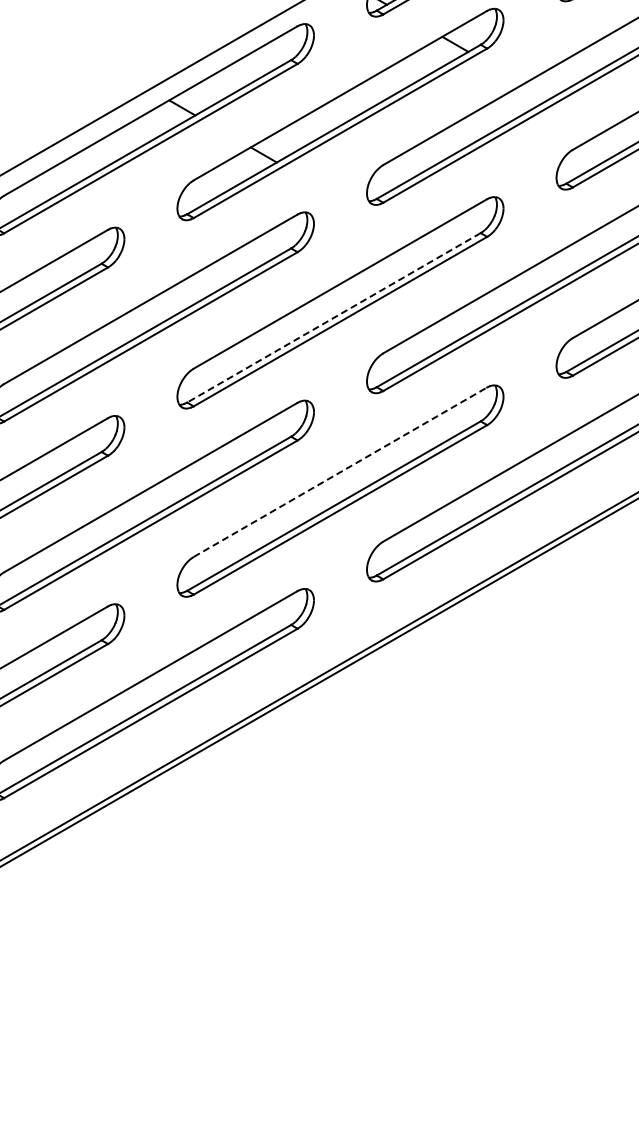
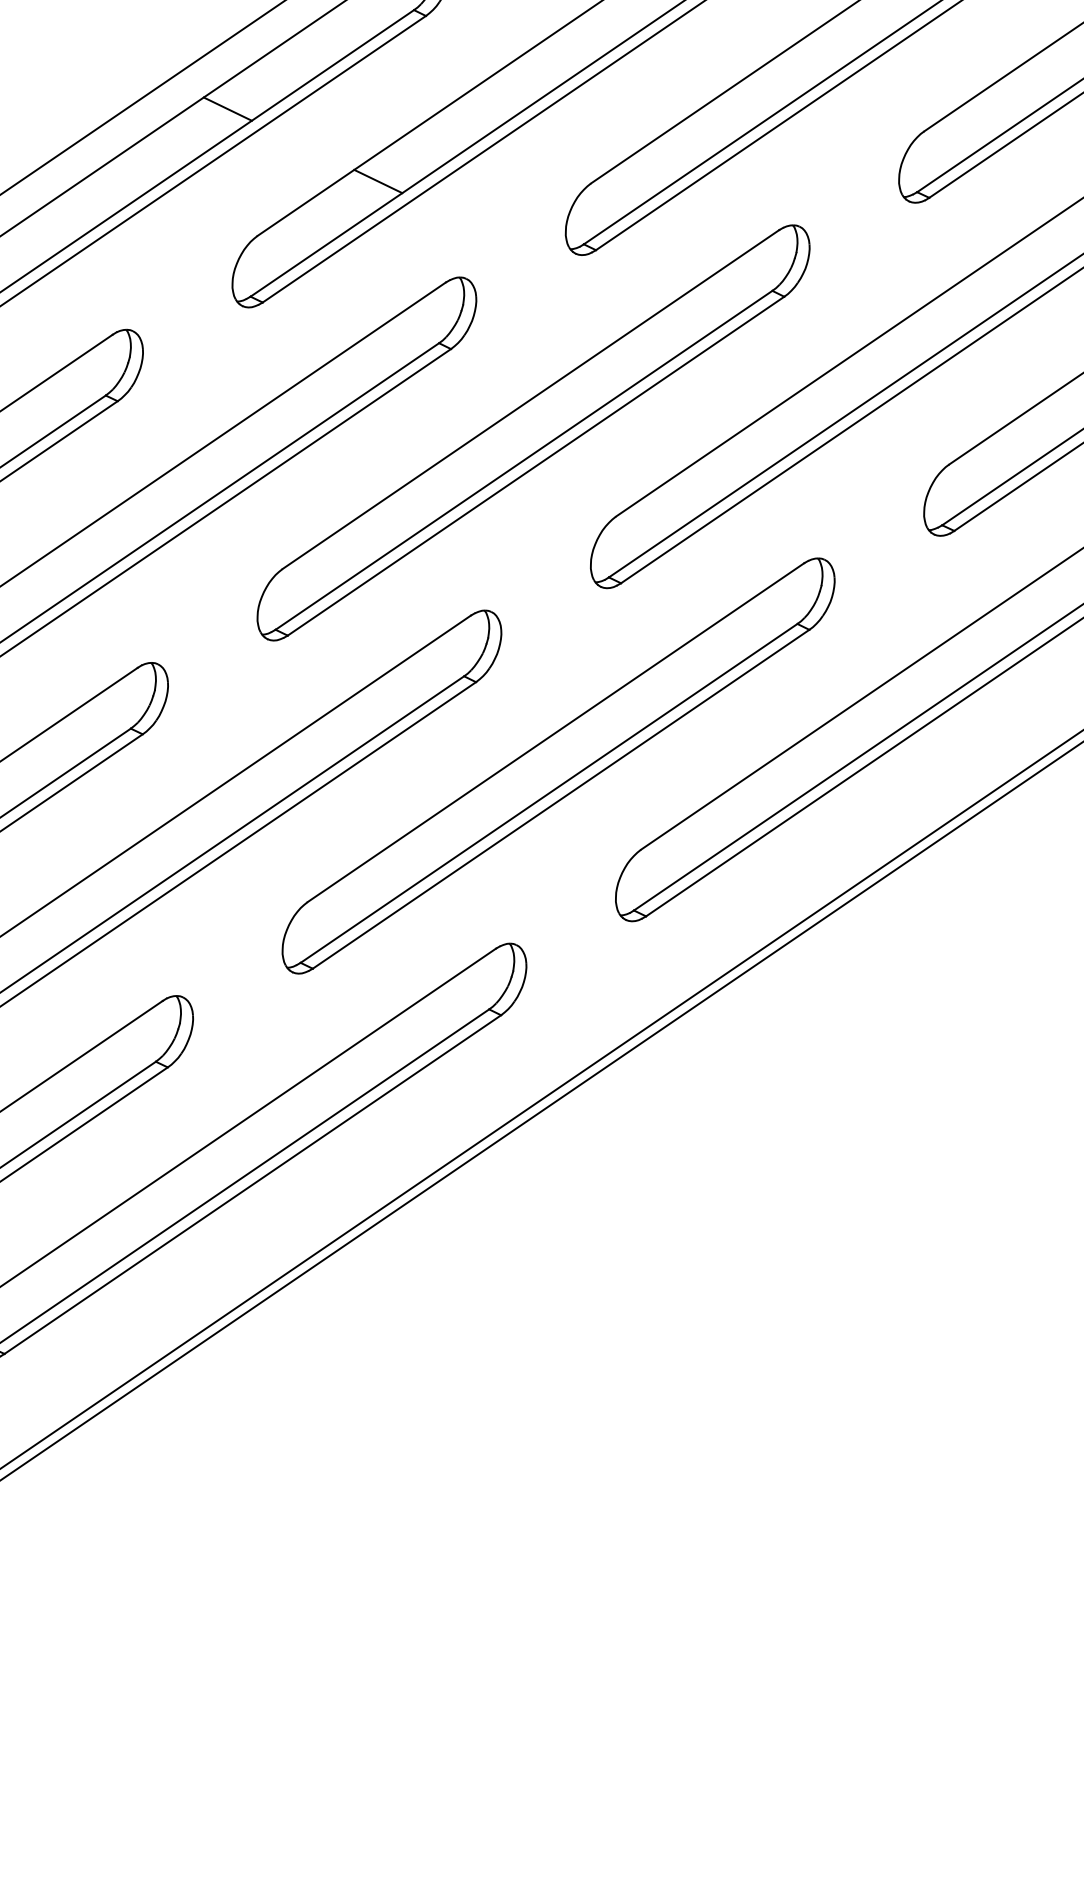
line: (333, 318) -> (523, 461), dashed -> solid
line: (340, 471) -> (556, 731), dashed -> solid

